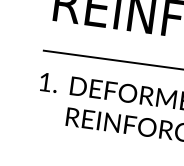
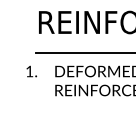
text: (48, 82) -> (31, 71), moved

